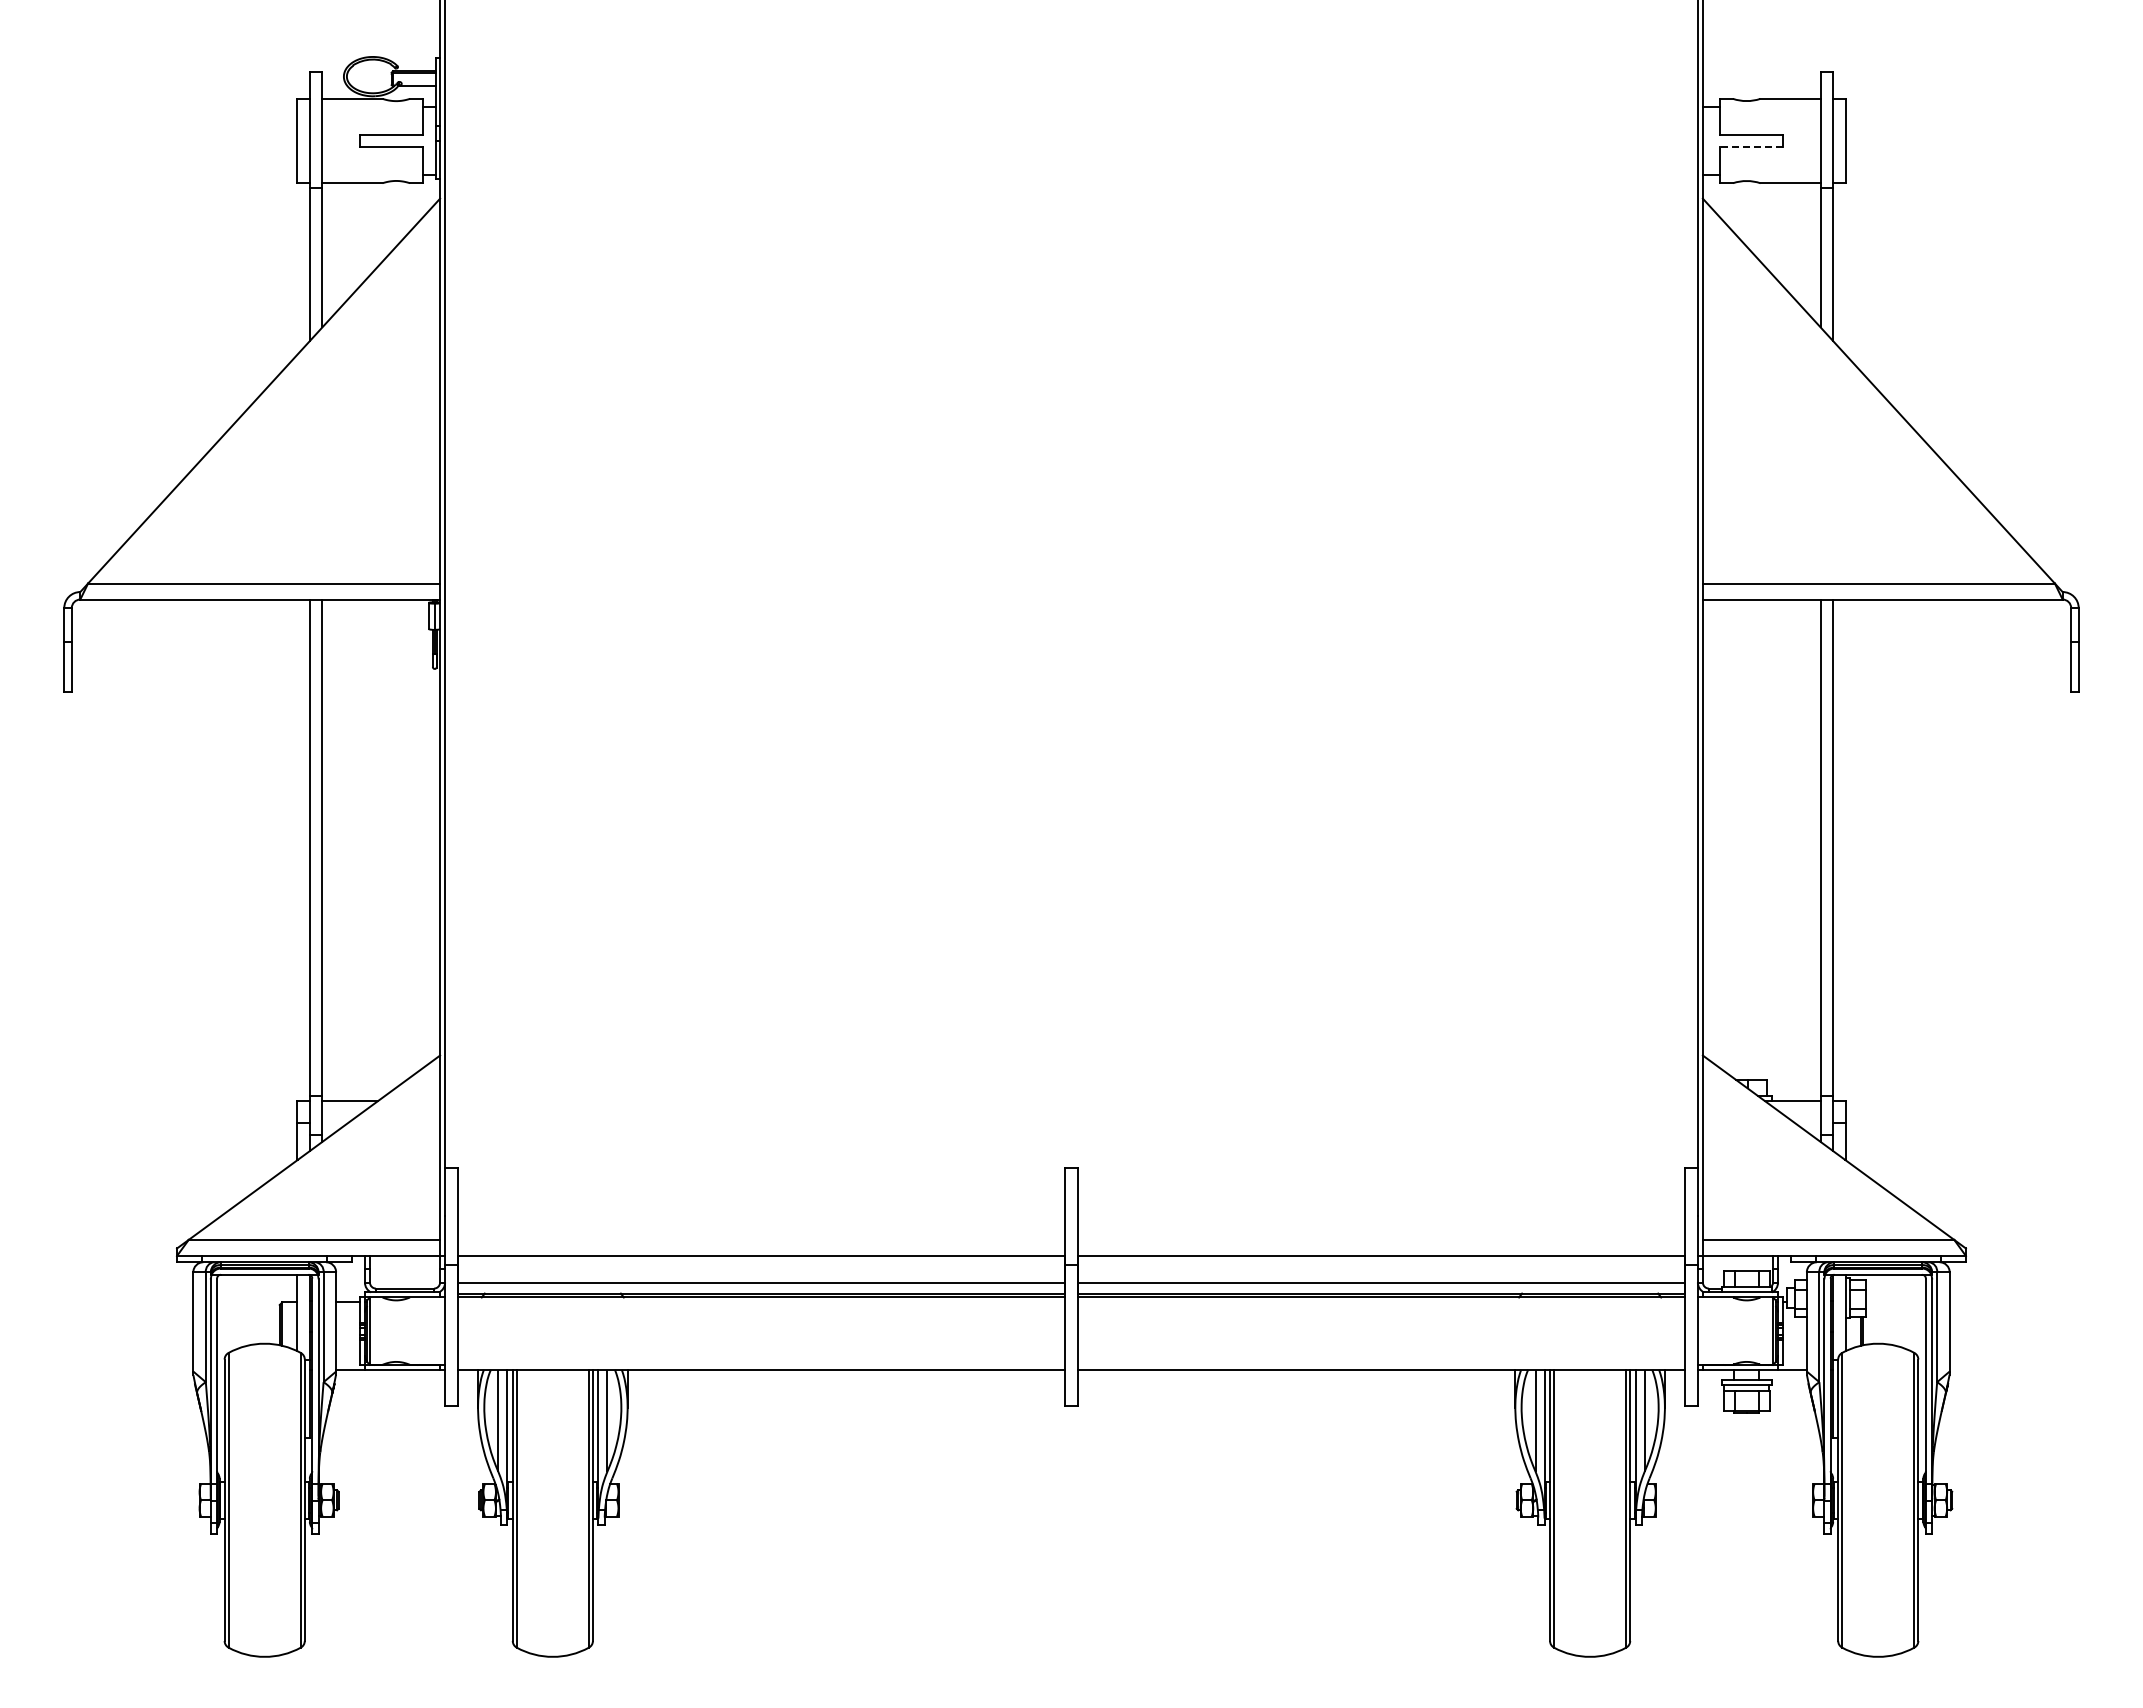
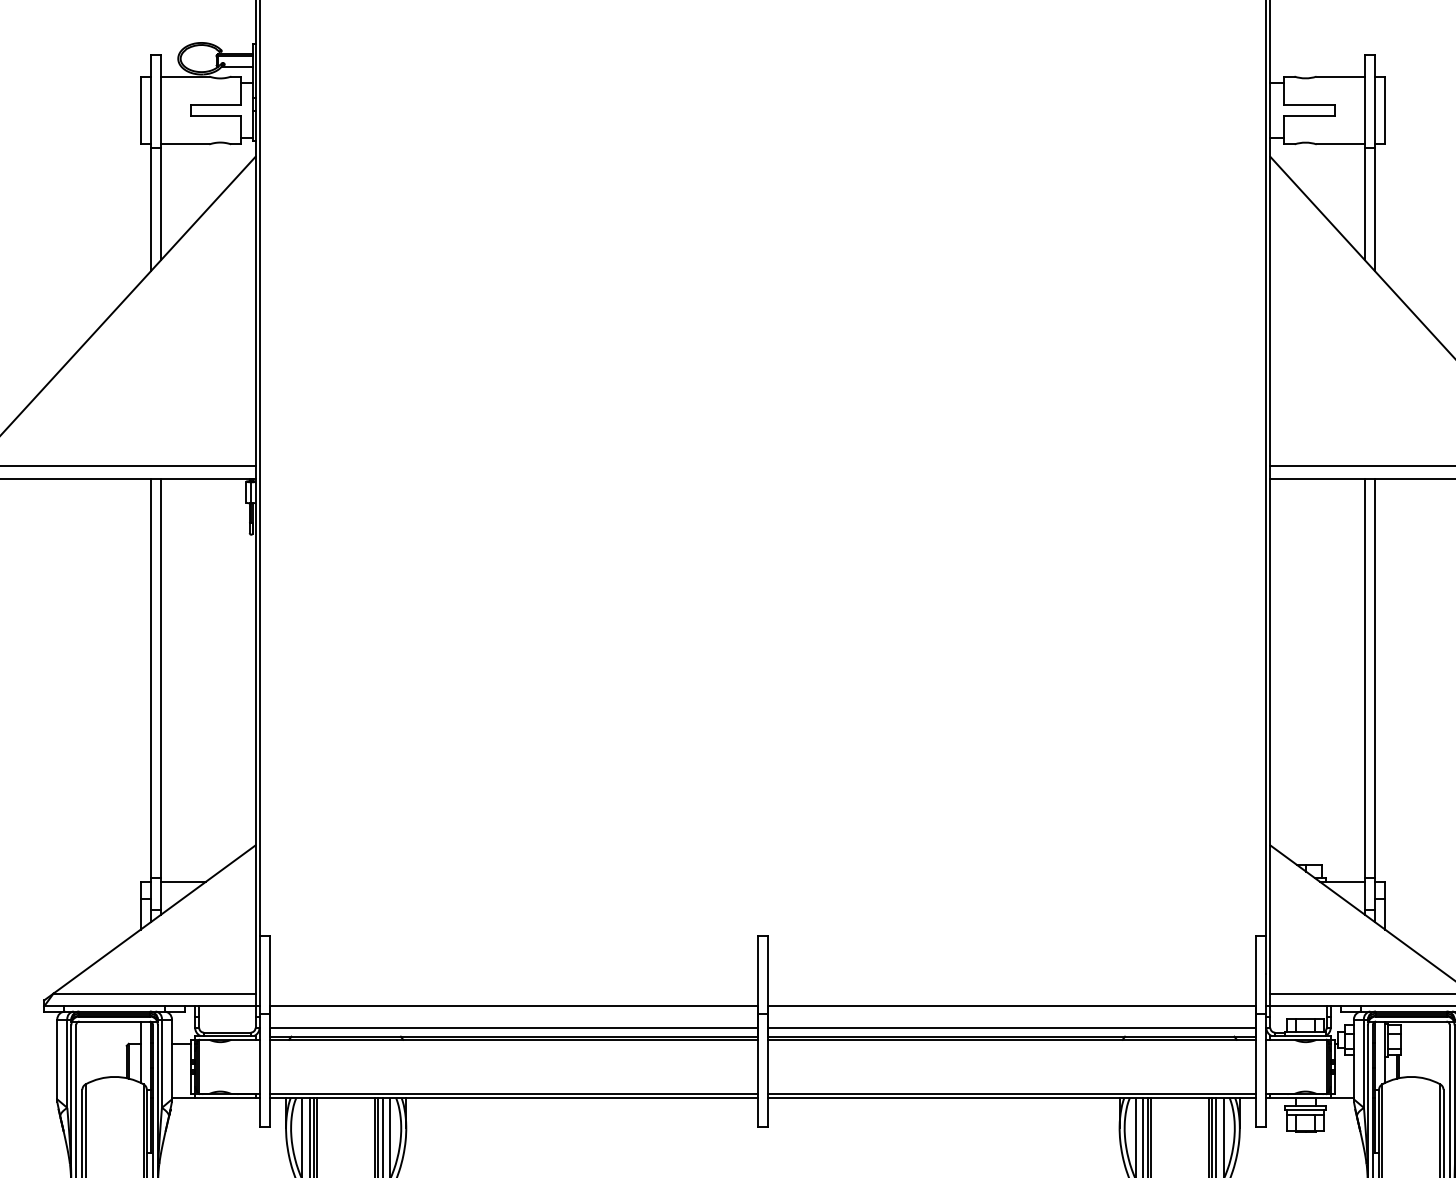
line: (1751, 147) -> (1309, 115), dashed -> solid
line: (761, 1364) -> (513, 1093), added
line: (1381, 1364) -> (1012, 1093), added

